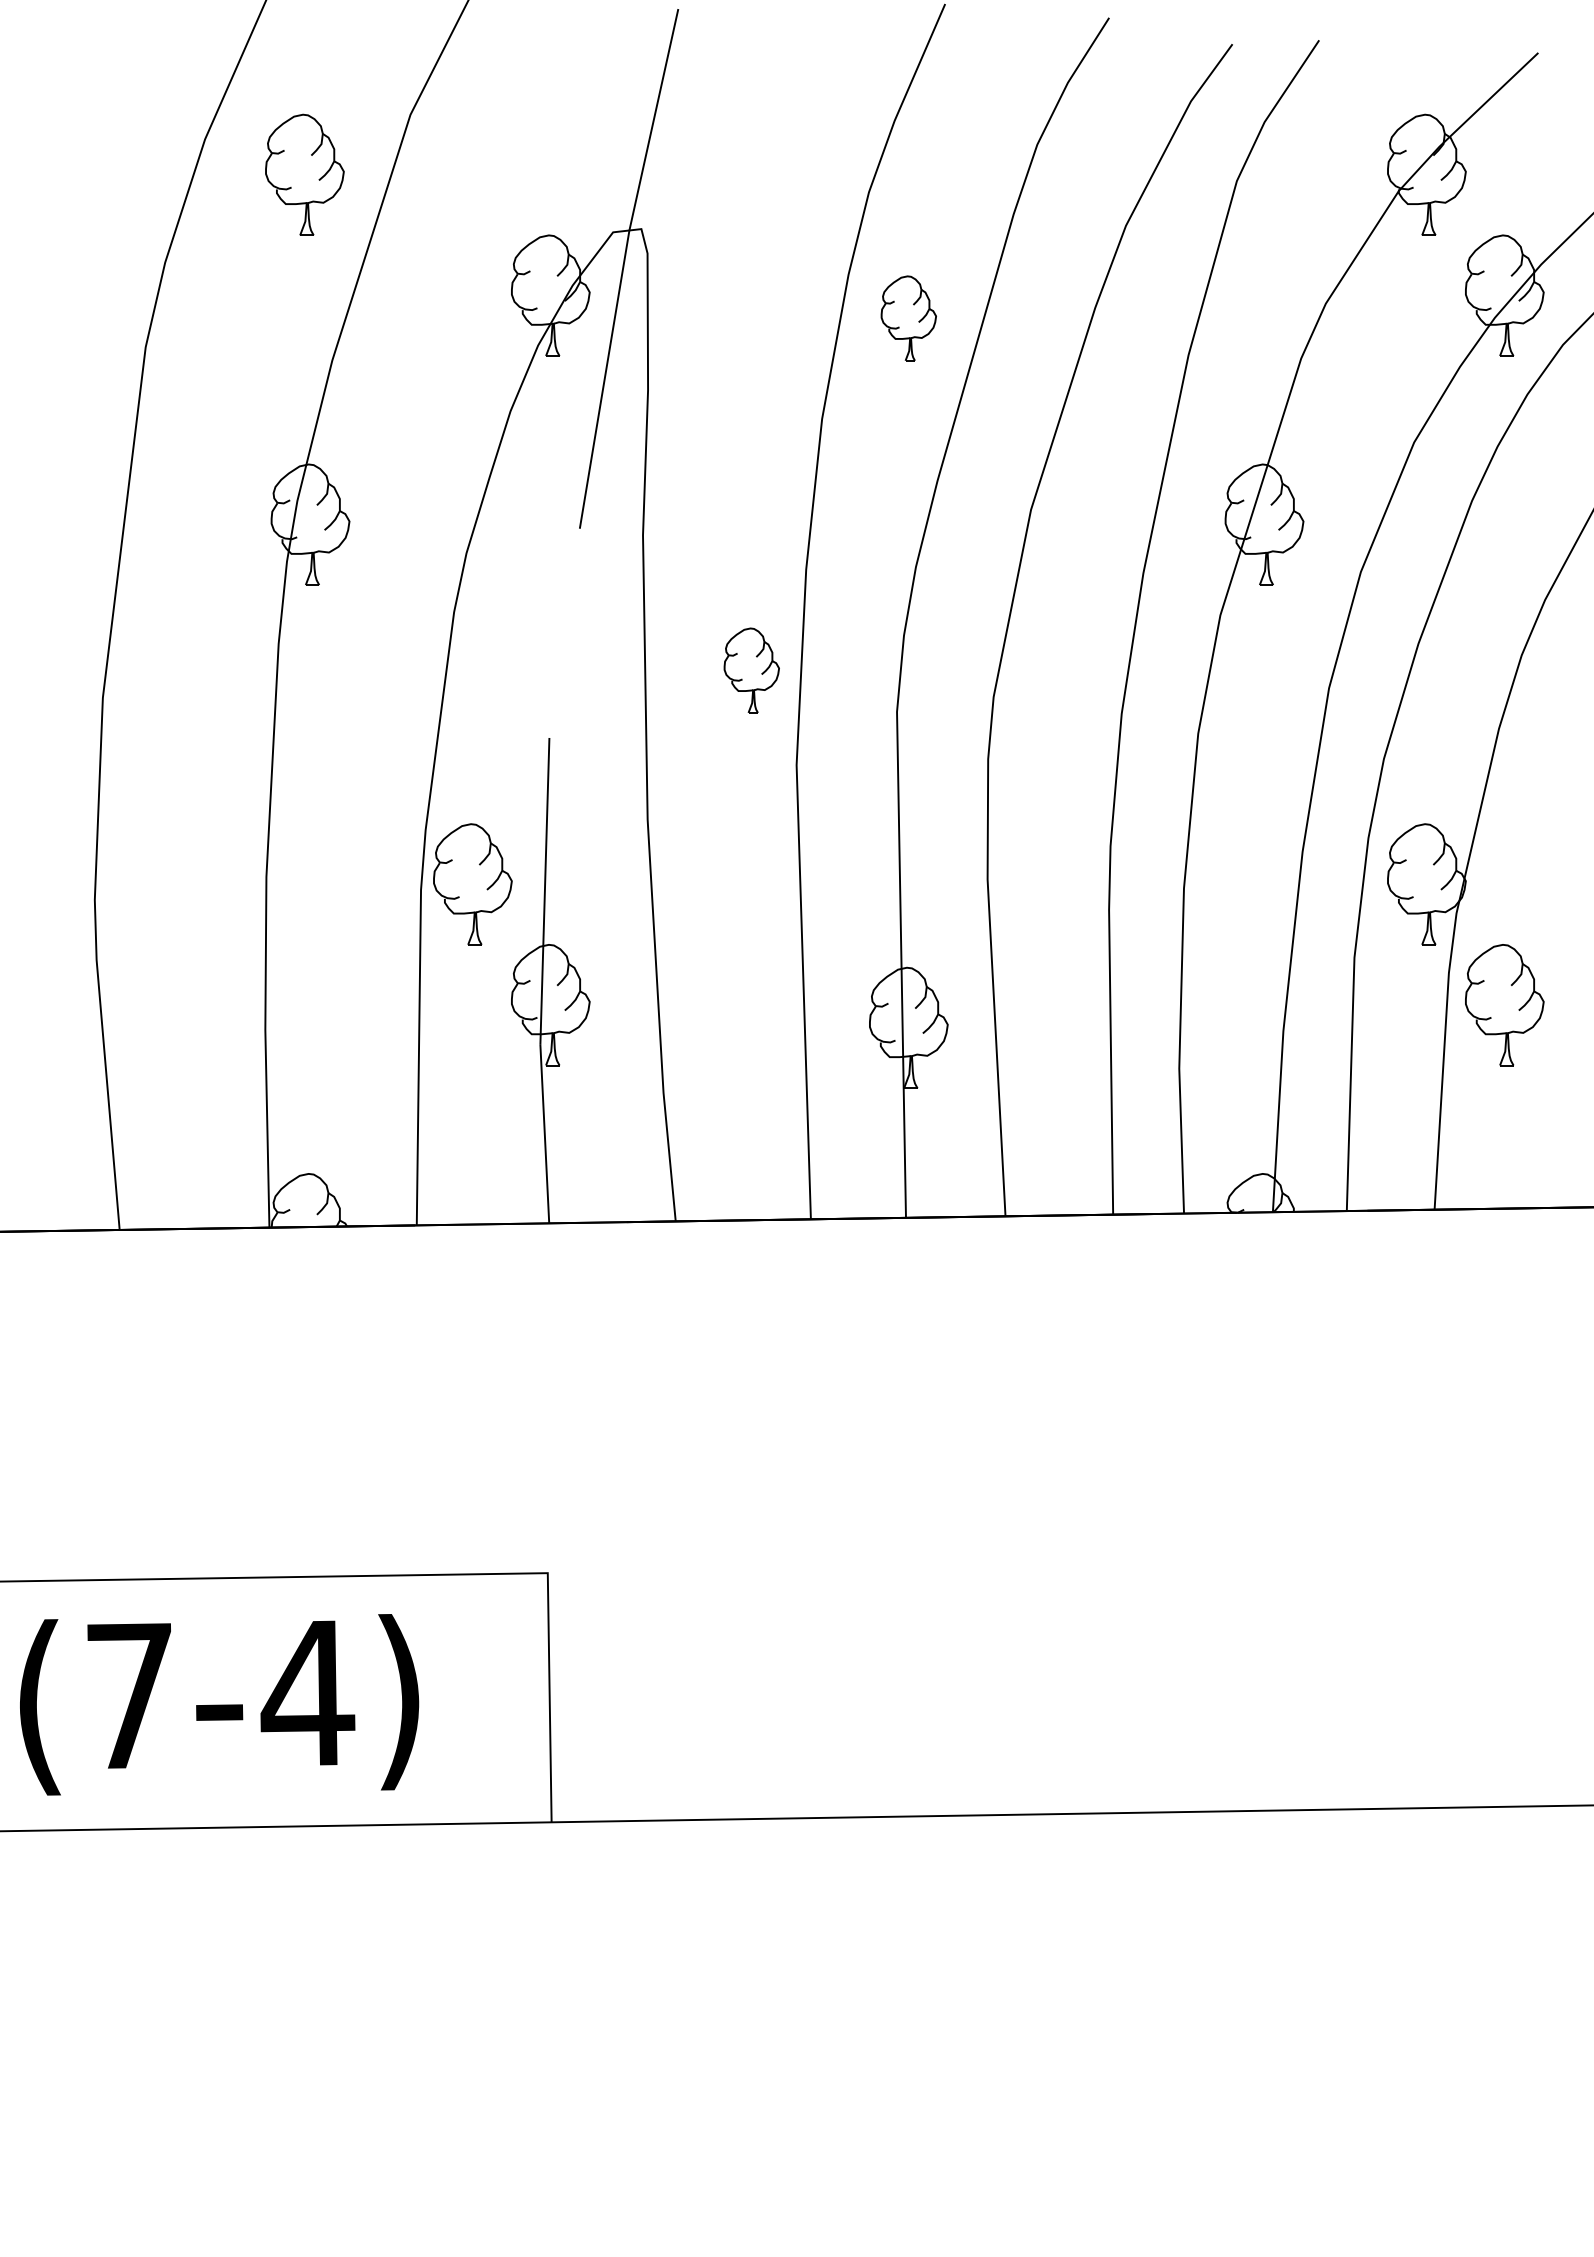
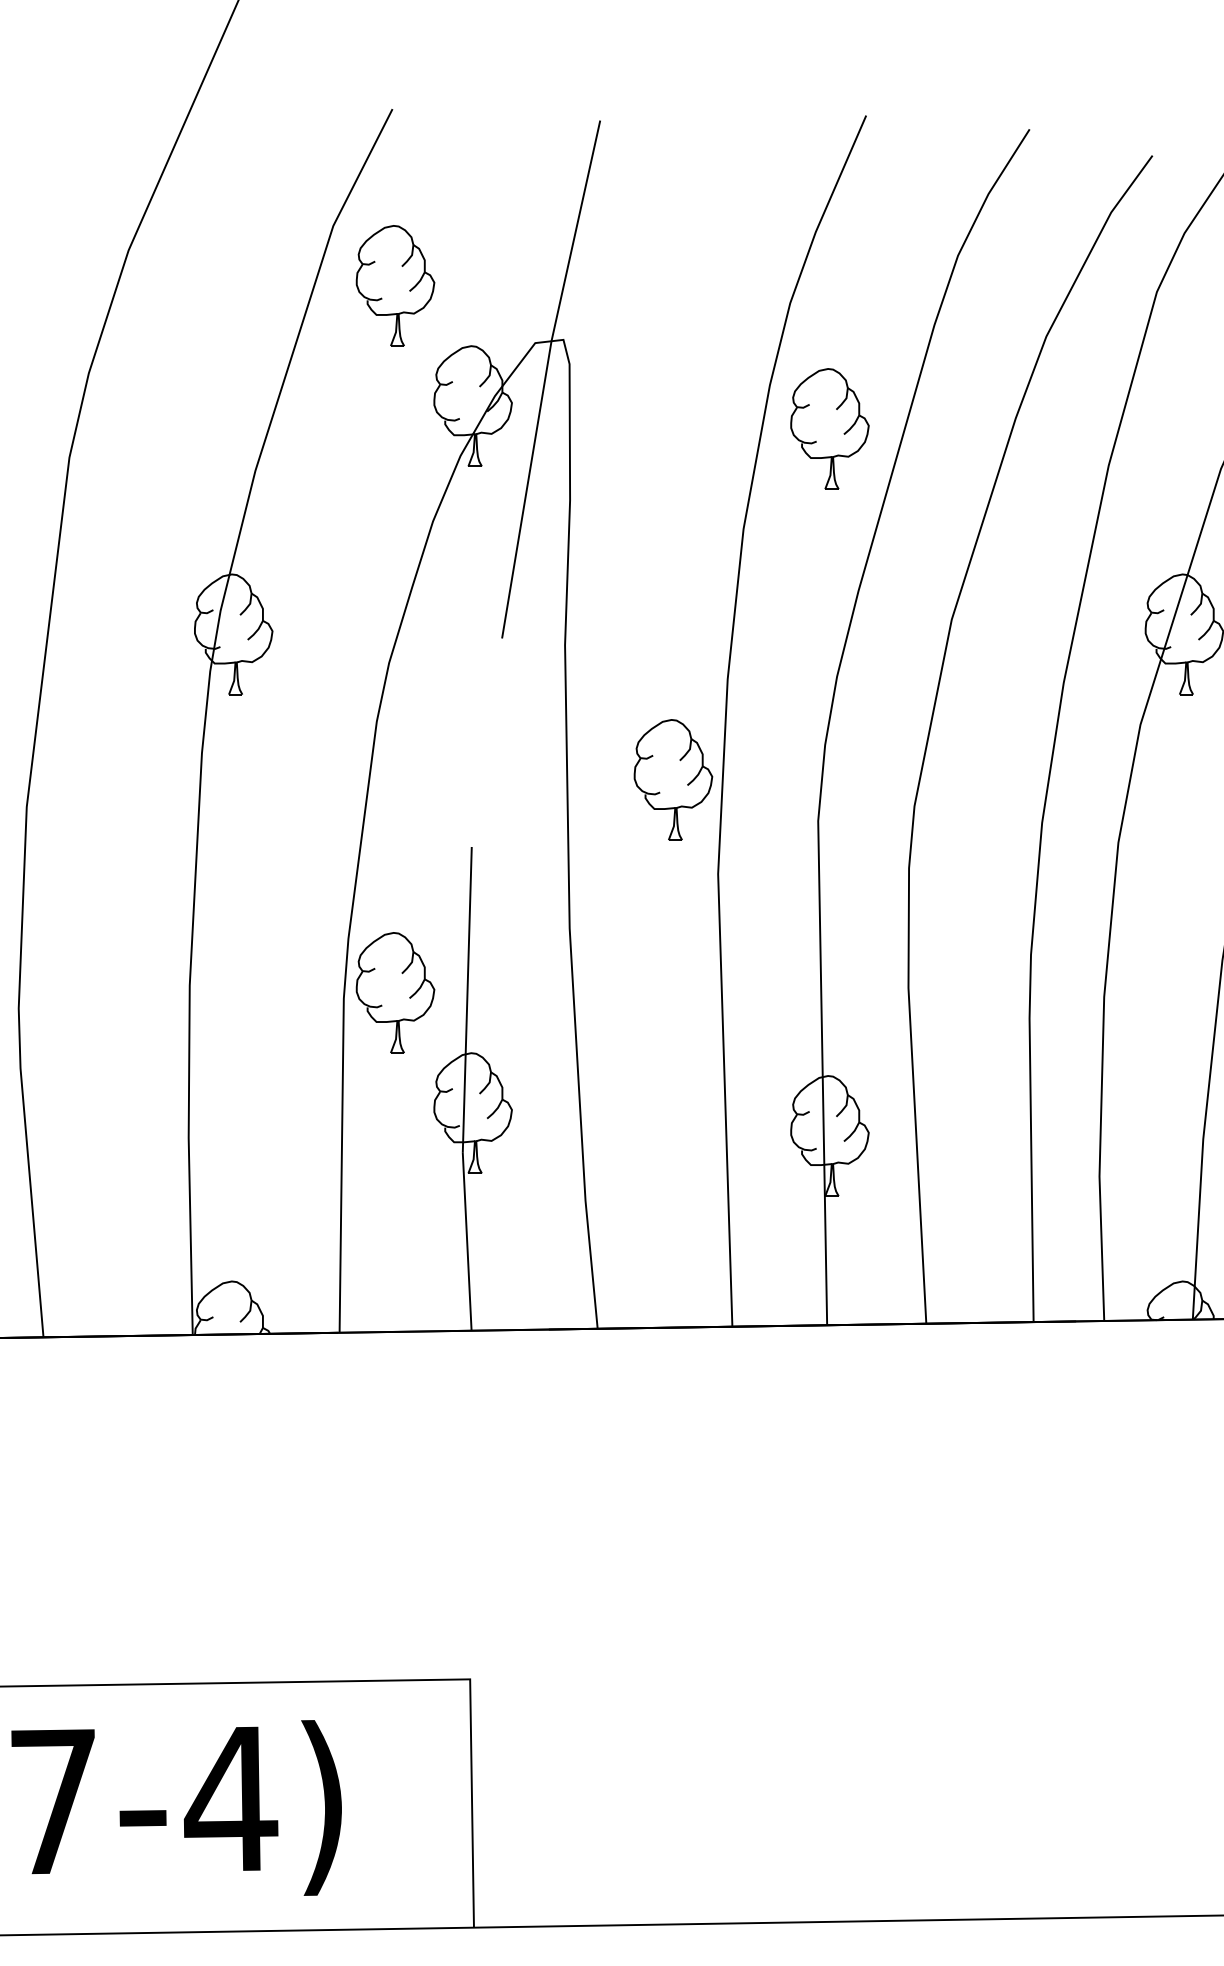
part: (304, 174) -> (395, 285), moved
part: (908, 318) -> (829, 428), size x1.43
part: (751, 670) -> (673, 779), size x1.43

